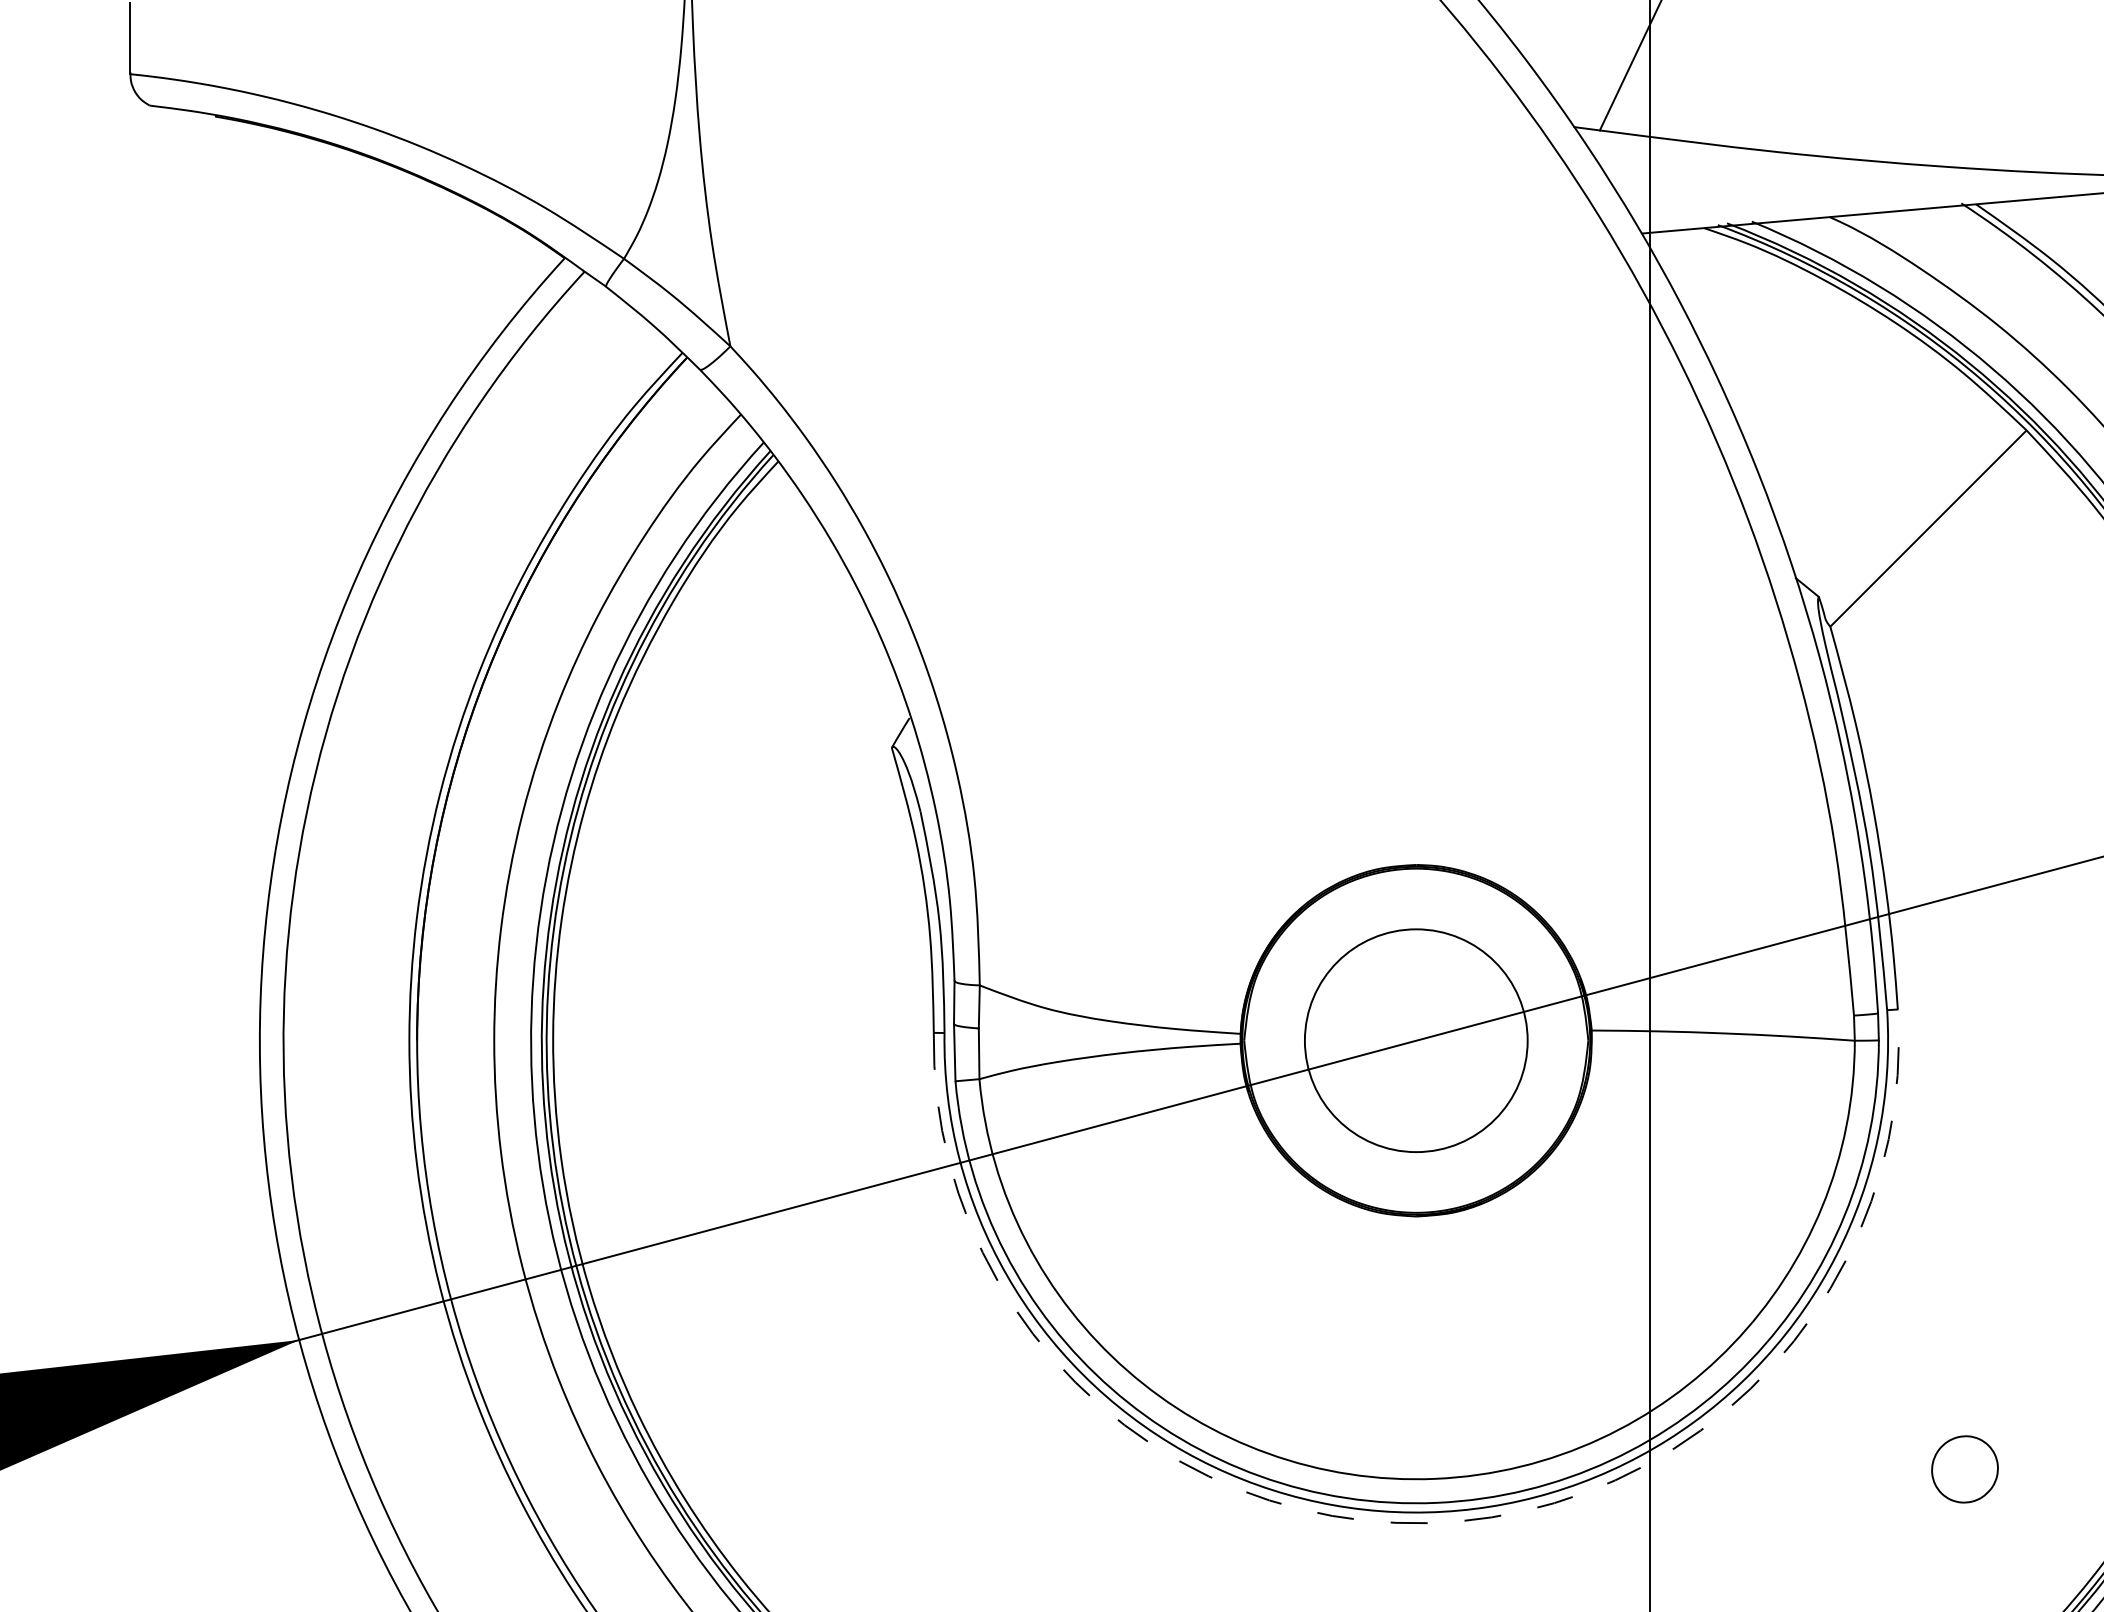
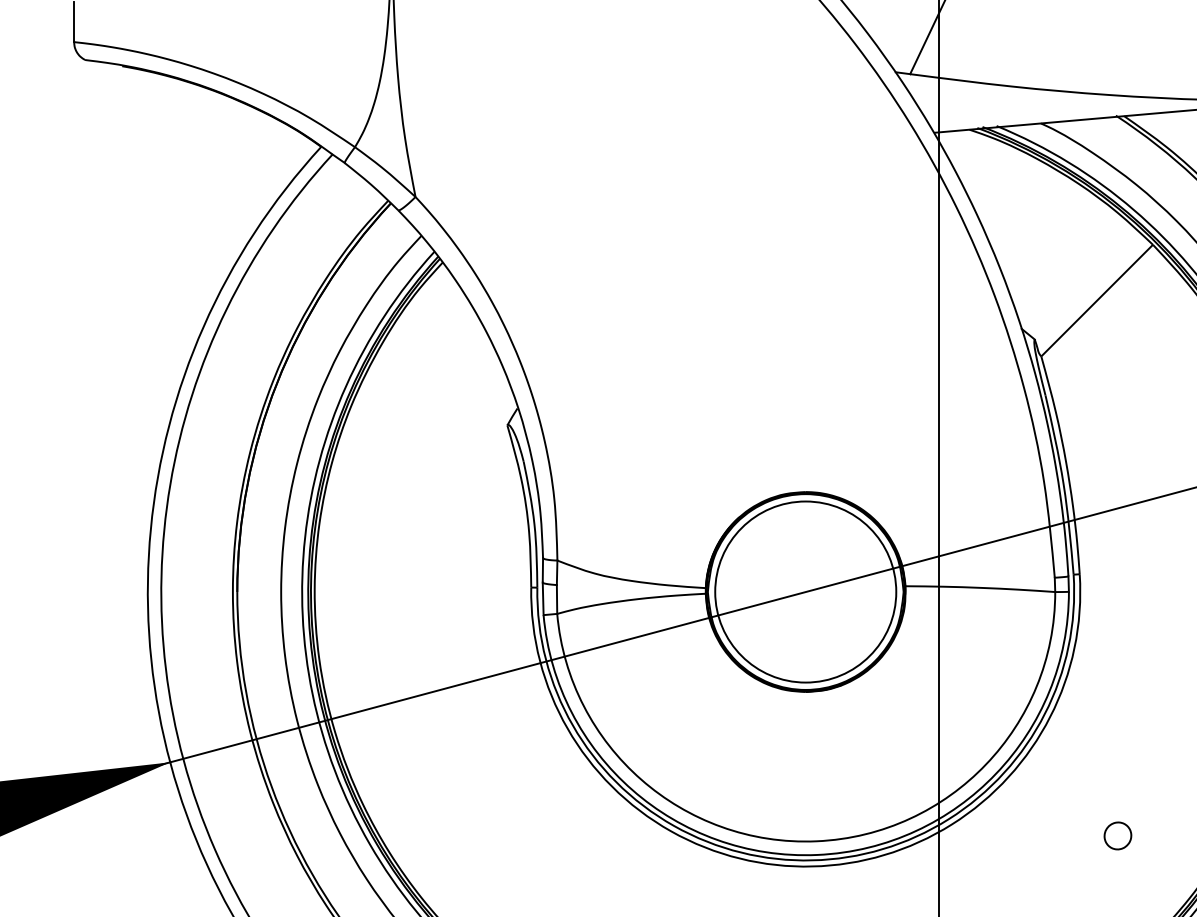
circle: (1415, 1039) -> (805, 591), size x1.43
part: (1964, 1468) -> (1117, 835), size x0.71
arc: (1428, 1523) -> (812, 866), dashed -> solid

